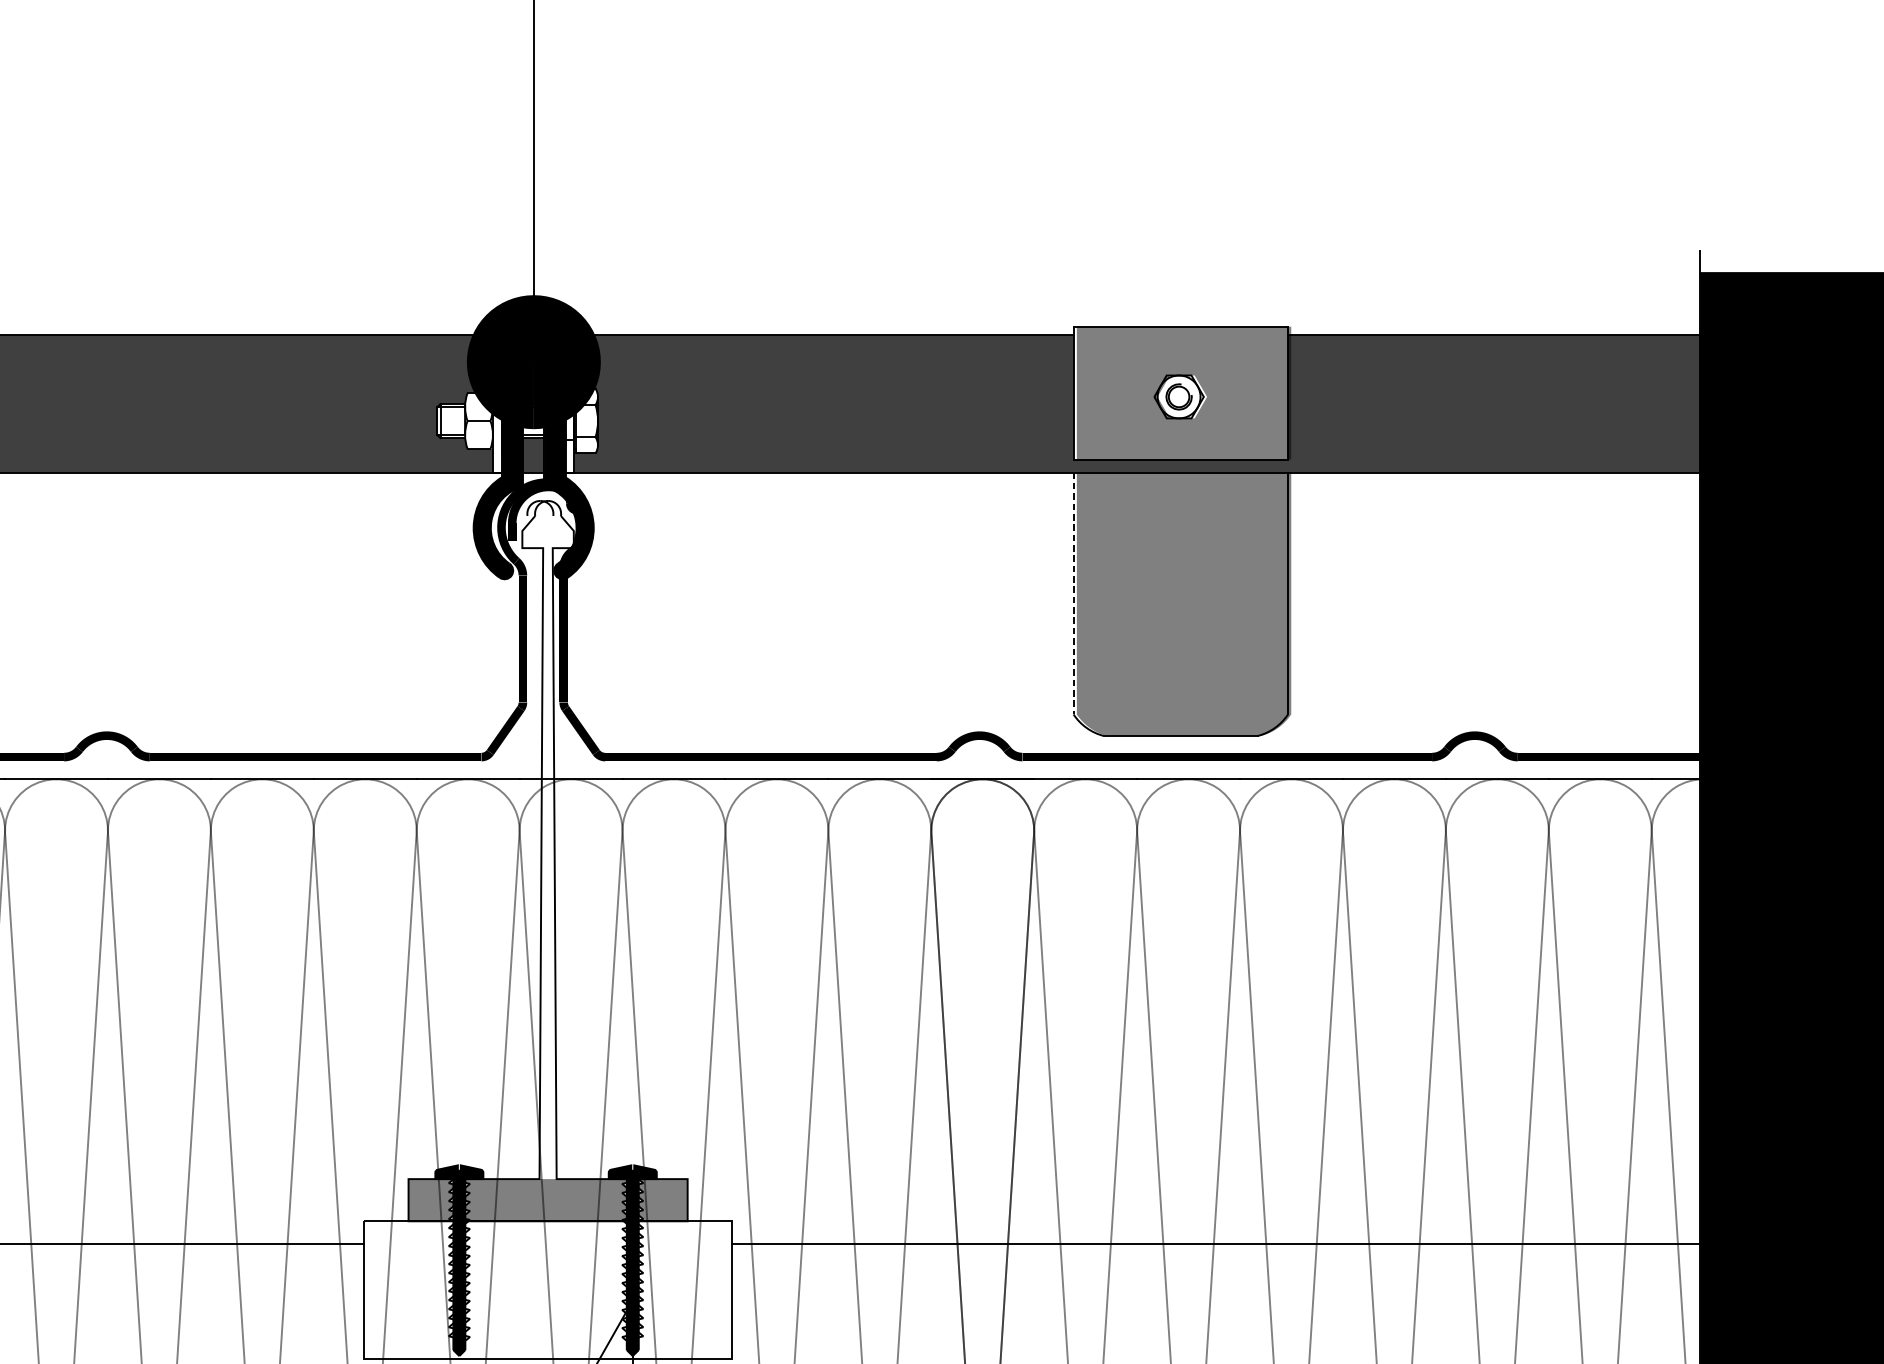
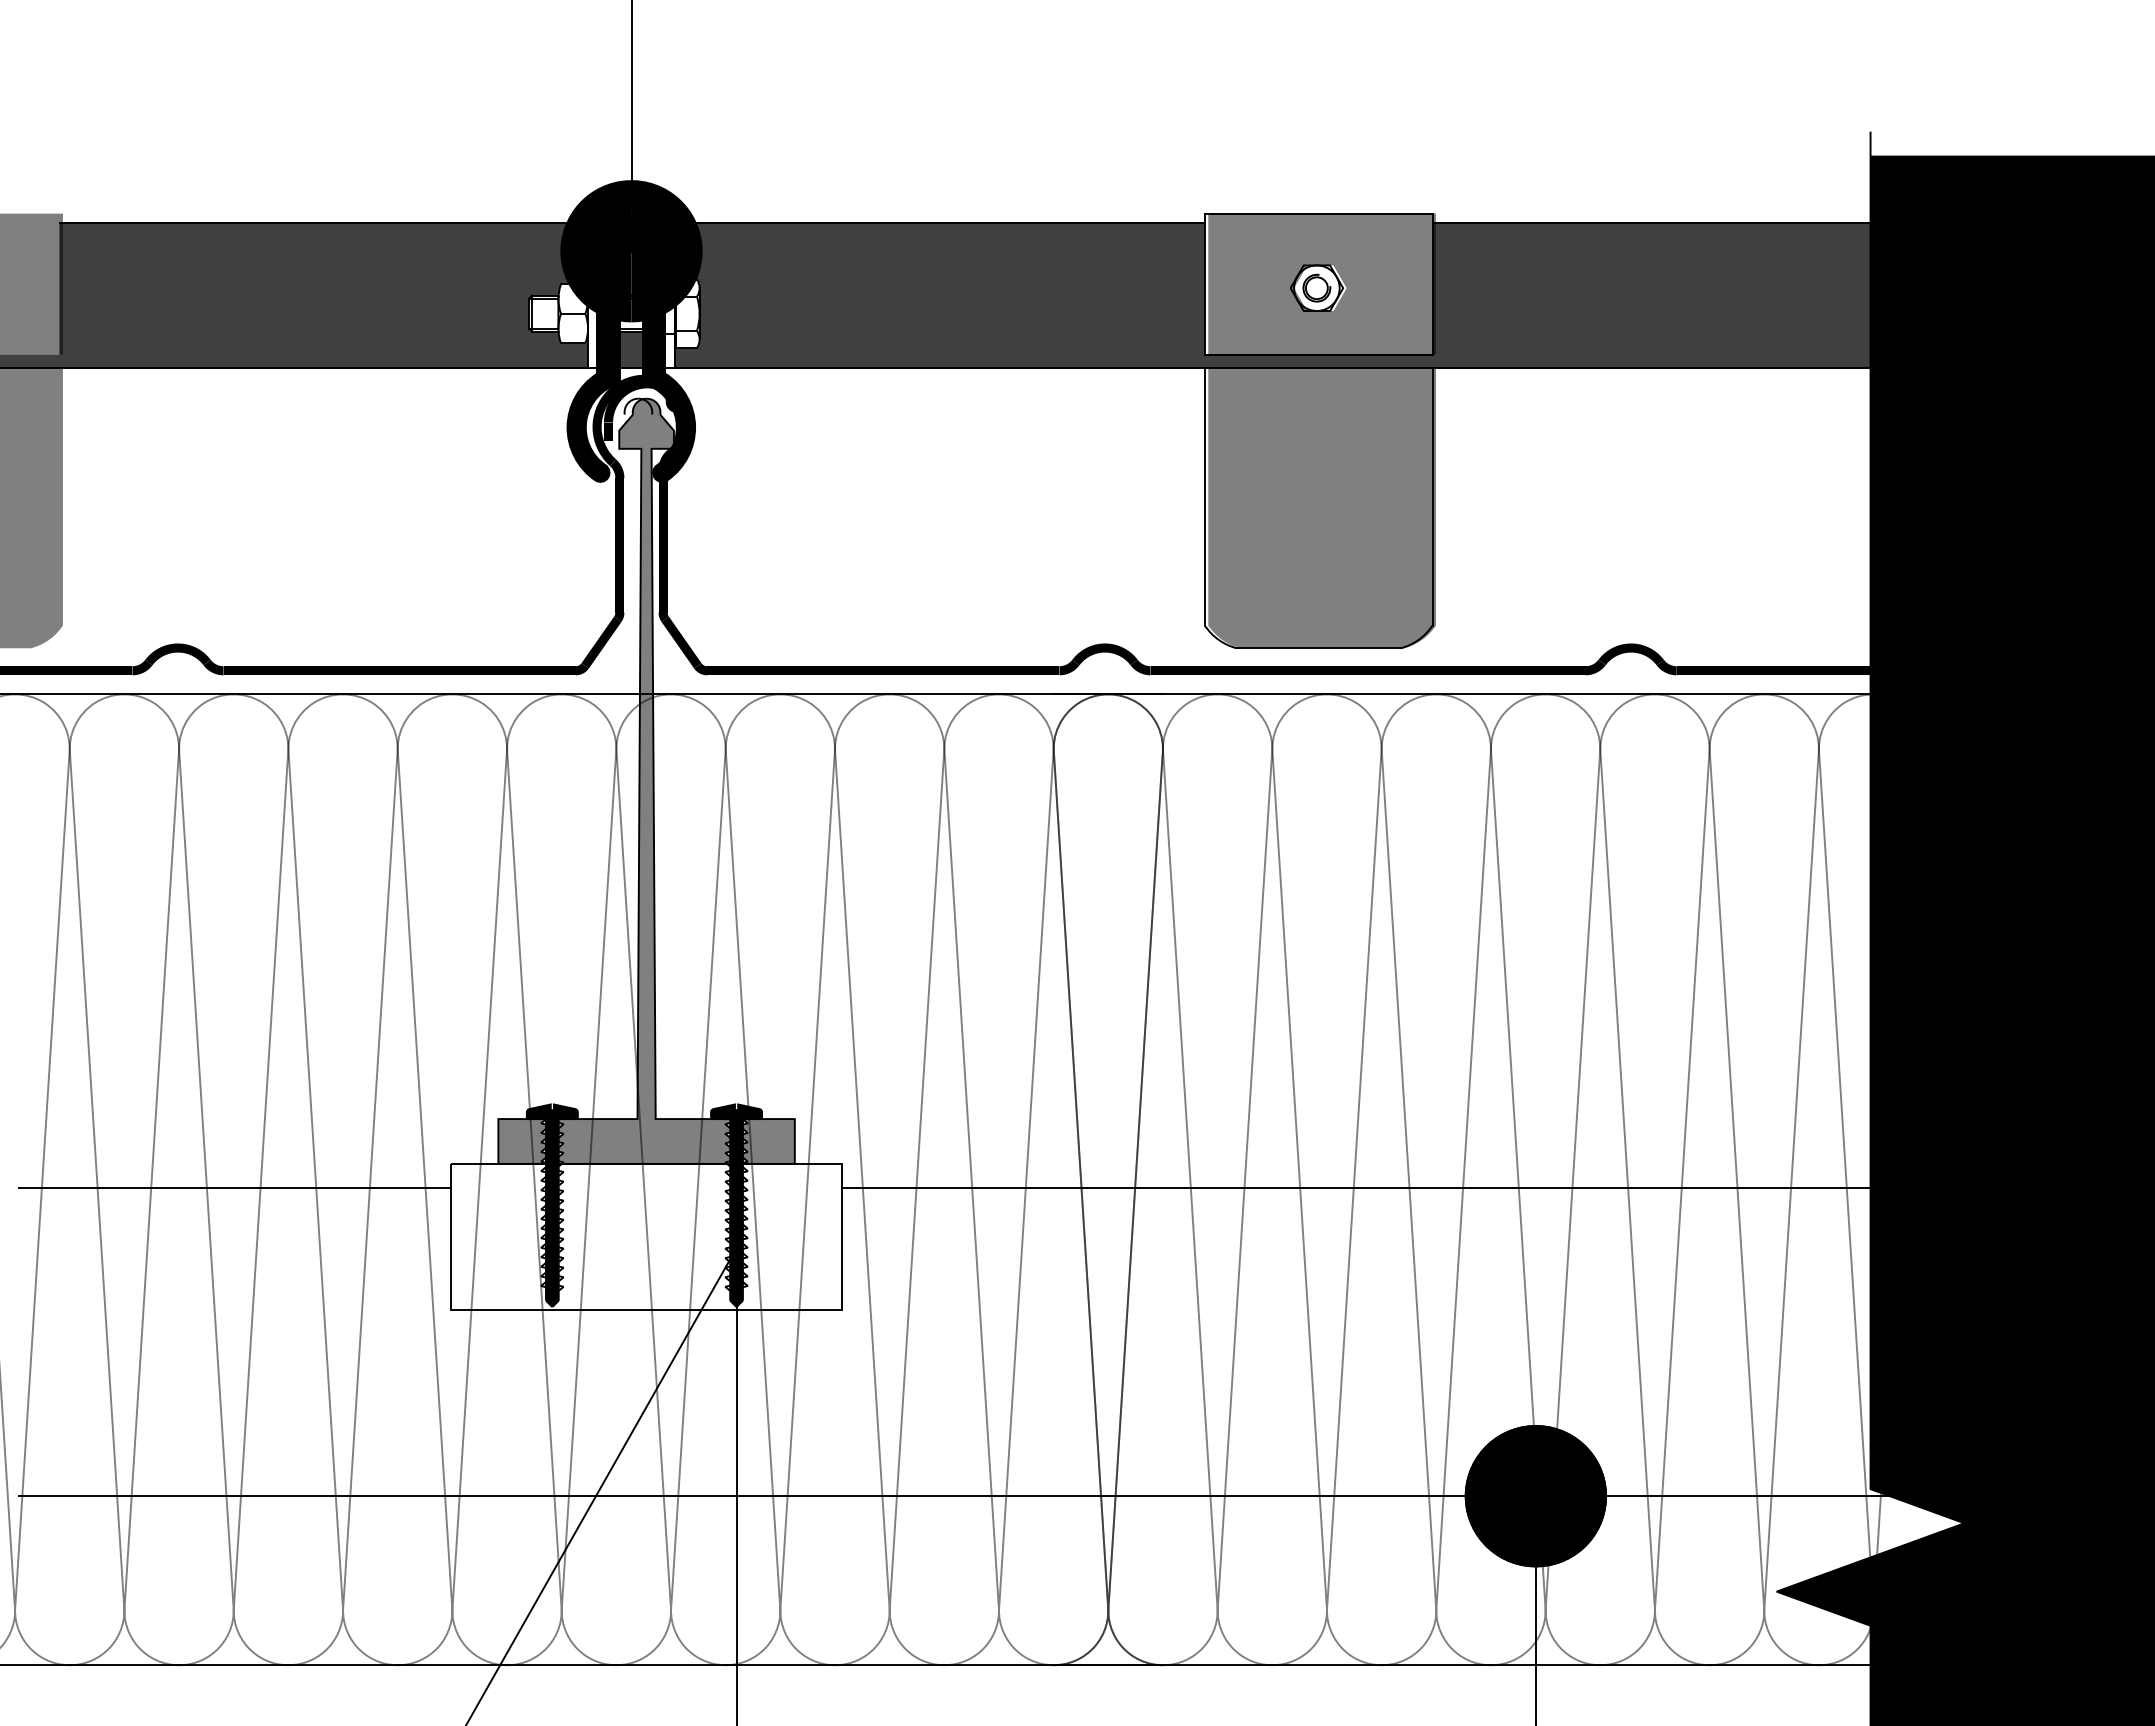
line: (1073, 593) -> (1204, 497), dashed -> solid
fill: (547, 839) -> (646, 758), added

